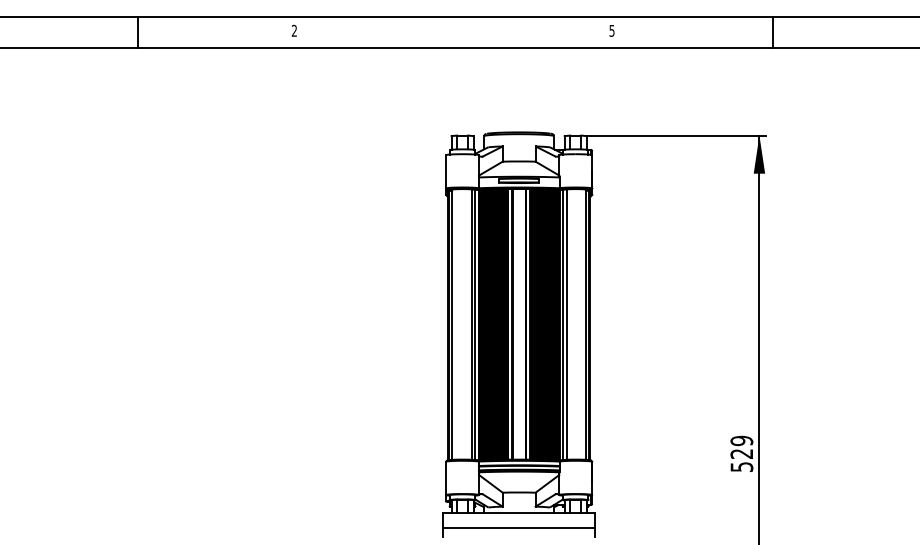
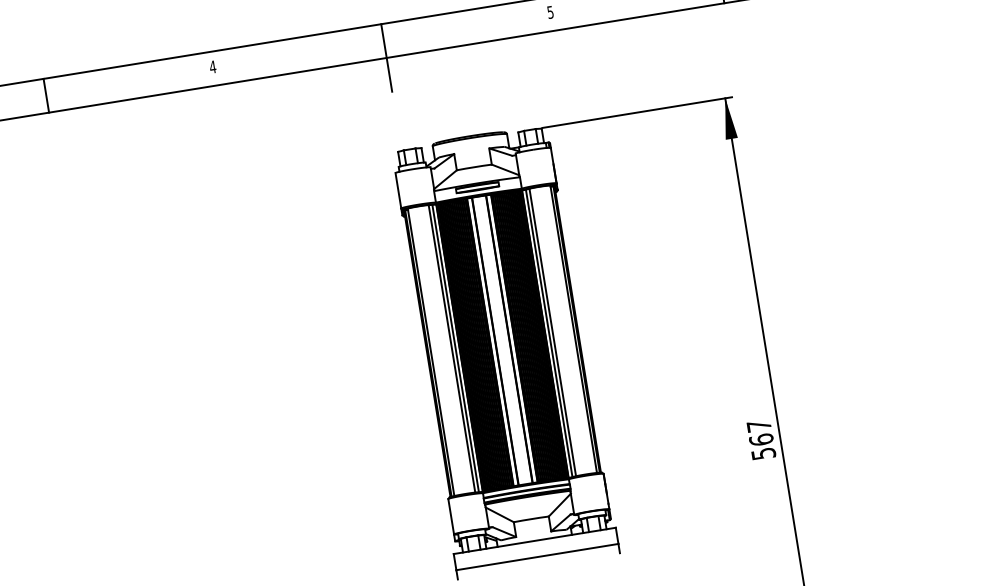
text: (294, 30) -> (212, 66), 2 -> 4
line: (455, 48) -> (387, 58), added
text: (741, 447) -> (759, 433), 529 -> 567

